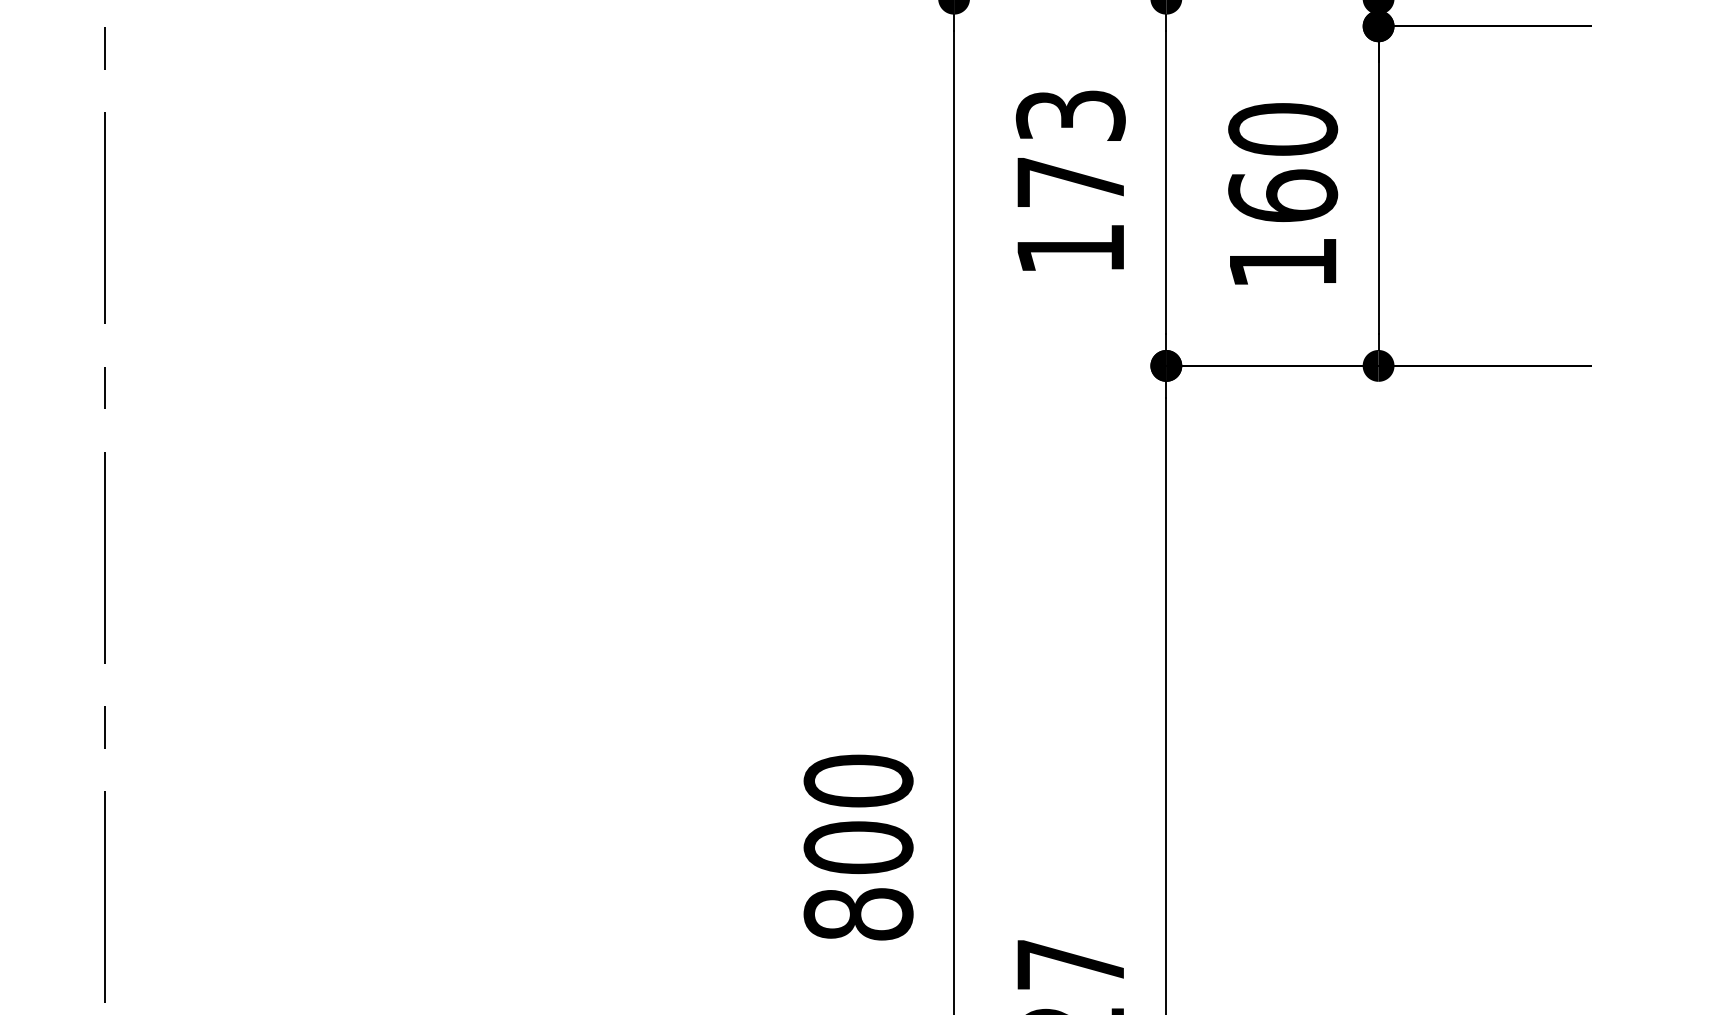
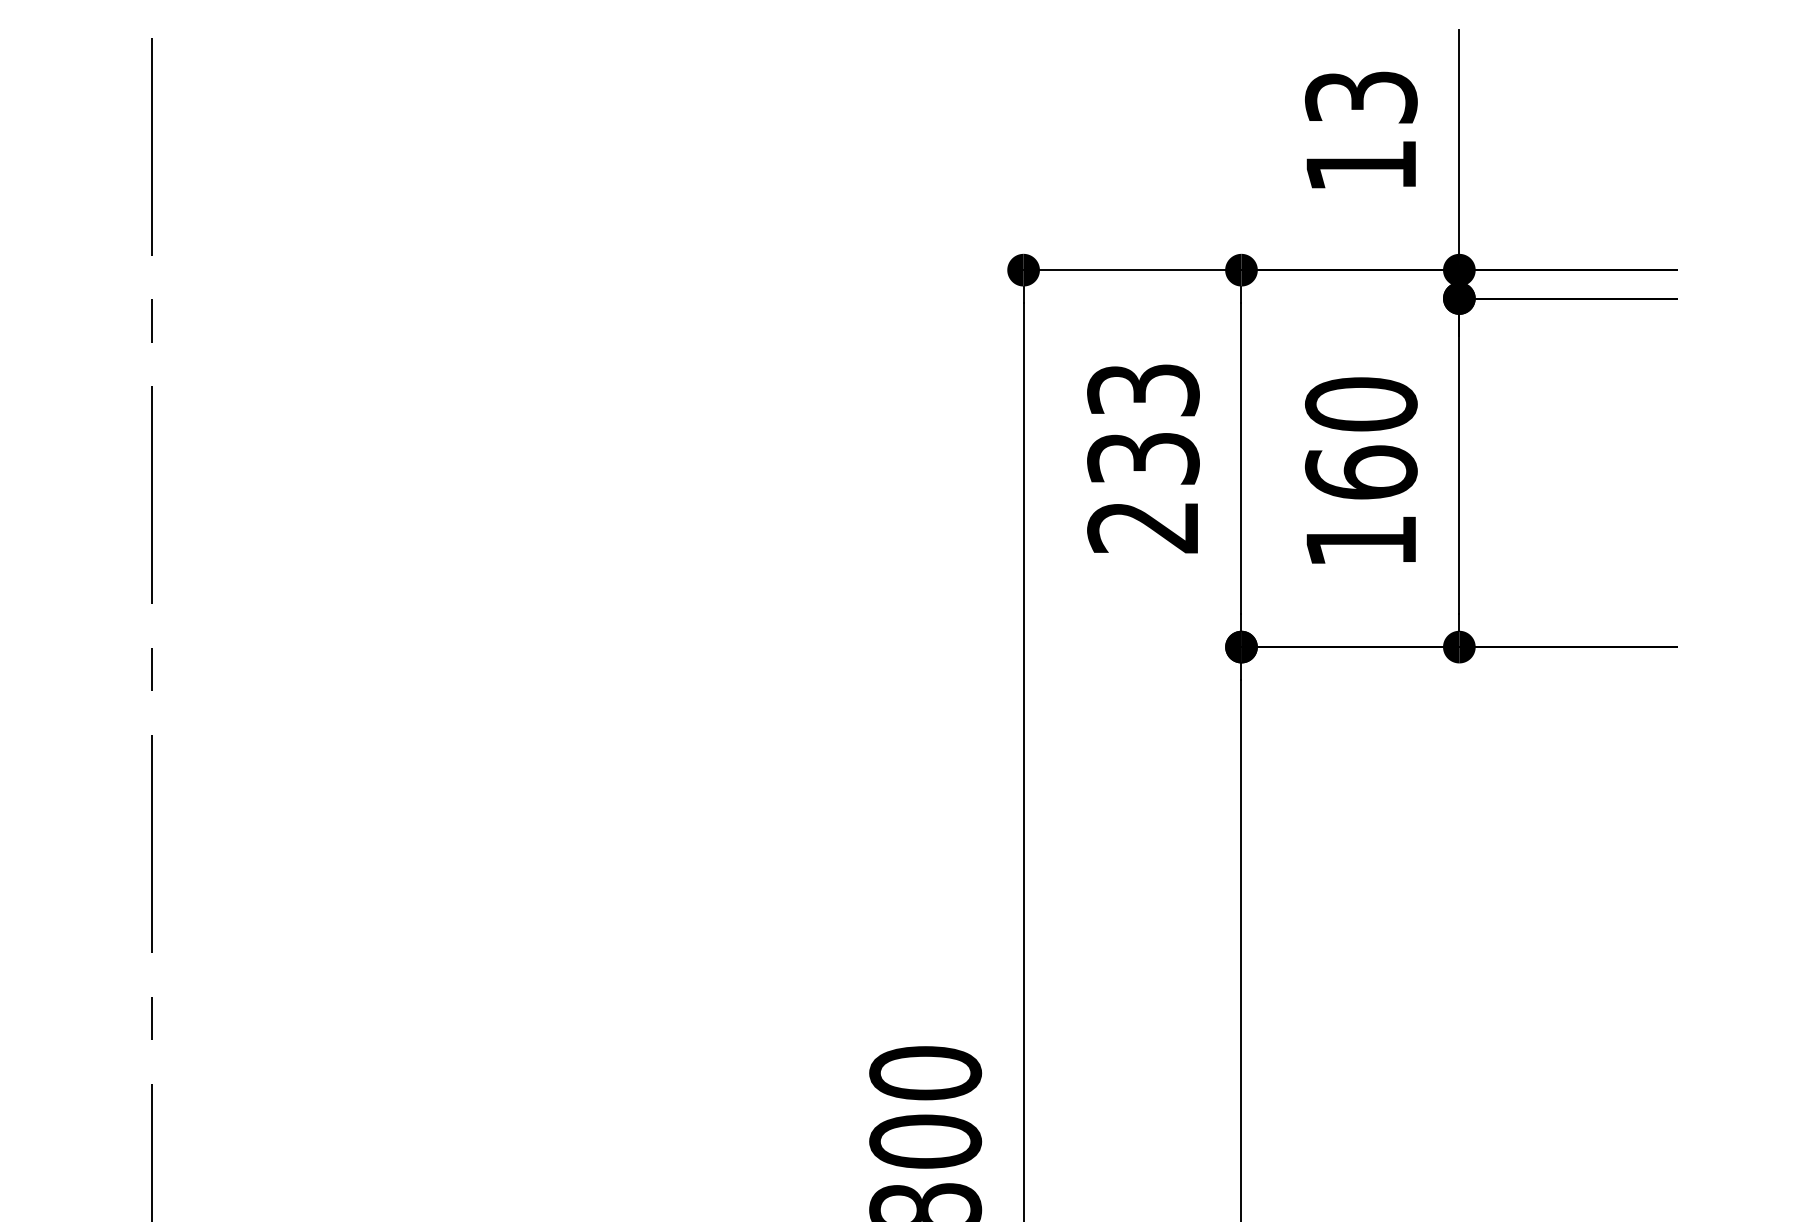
text: (1070, 216) -> (1143, 493), 173 -> 233

